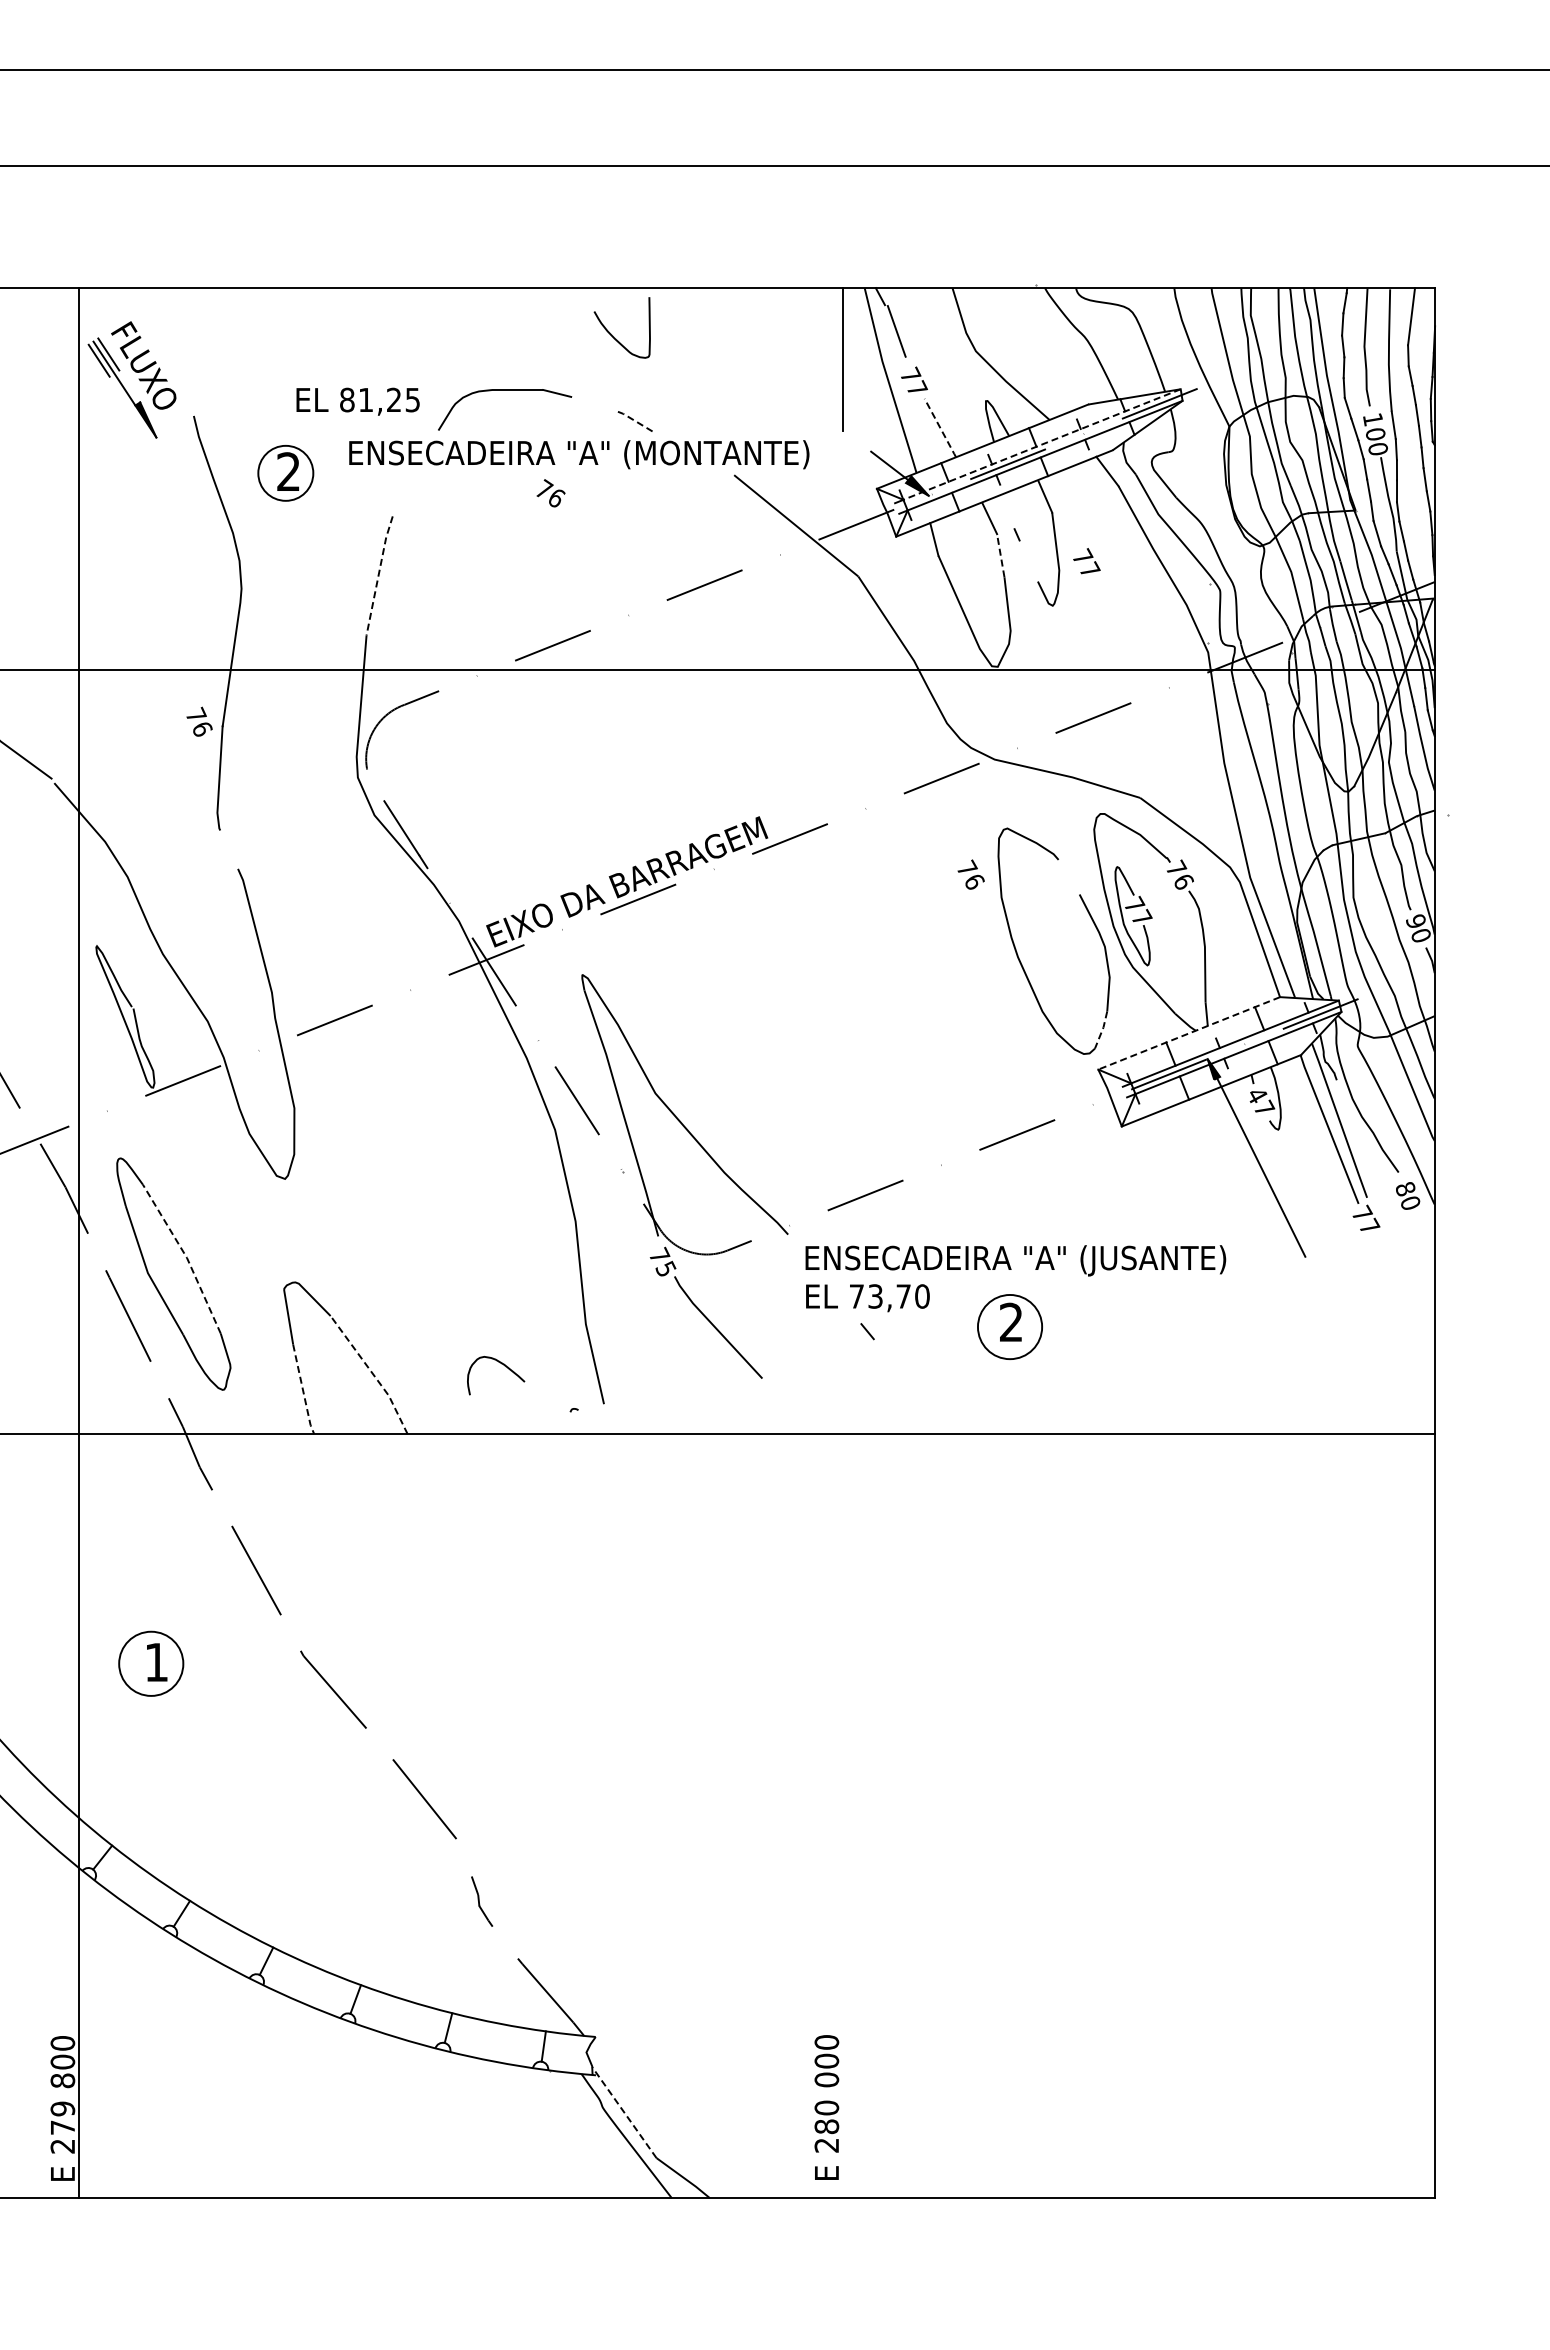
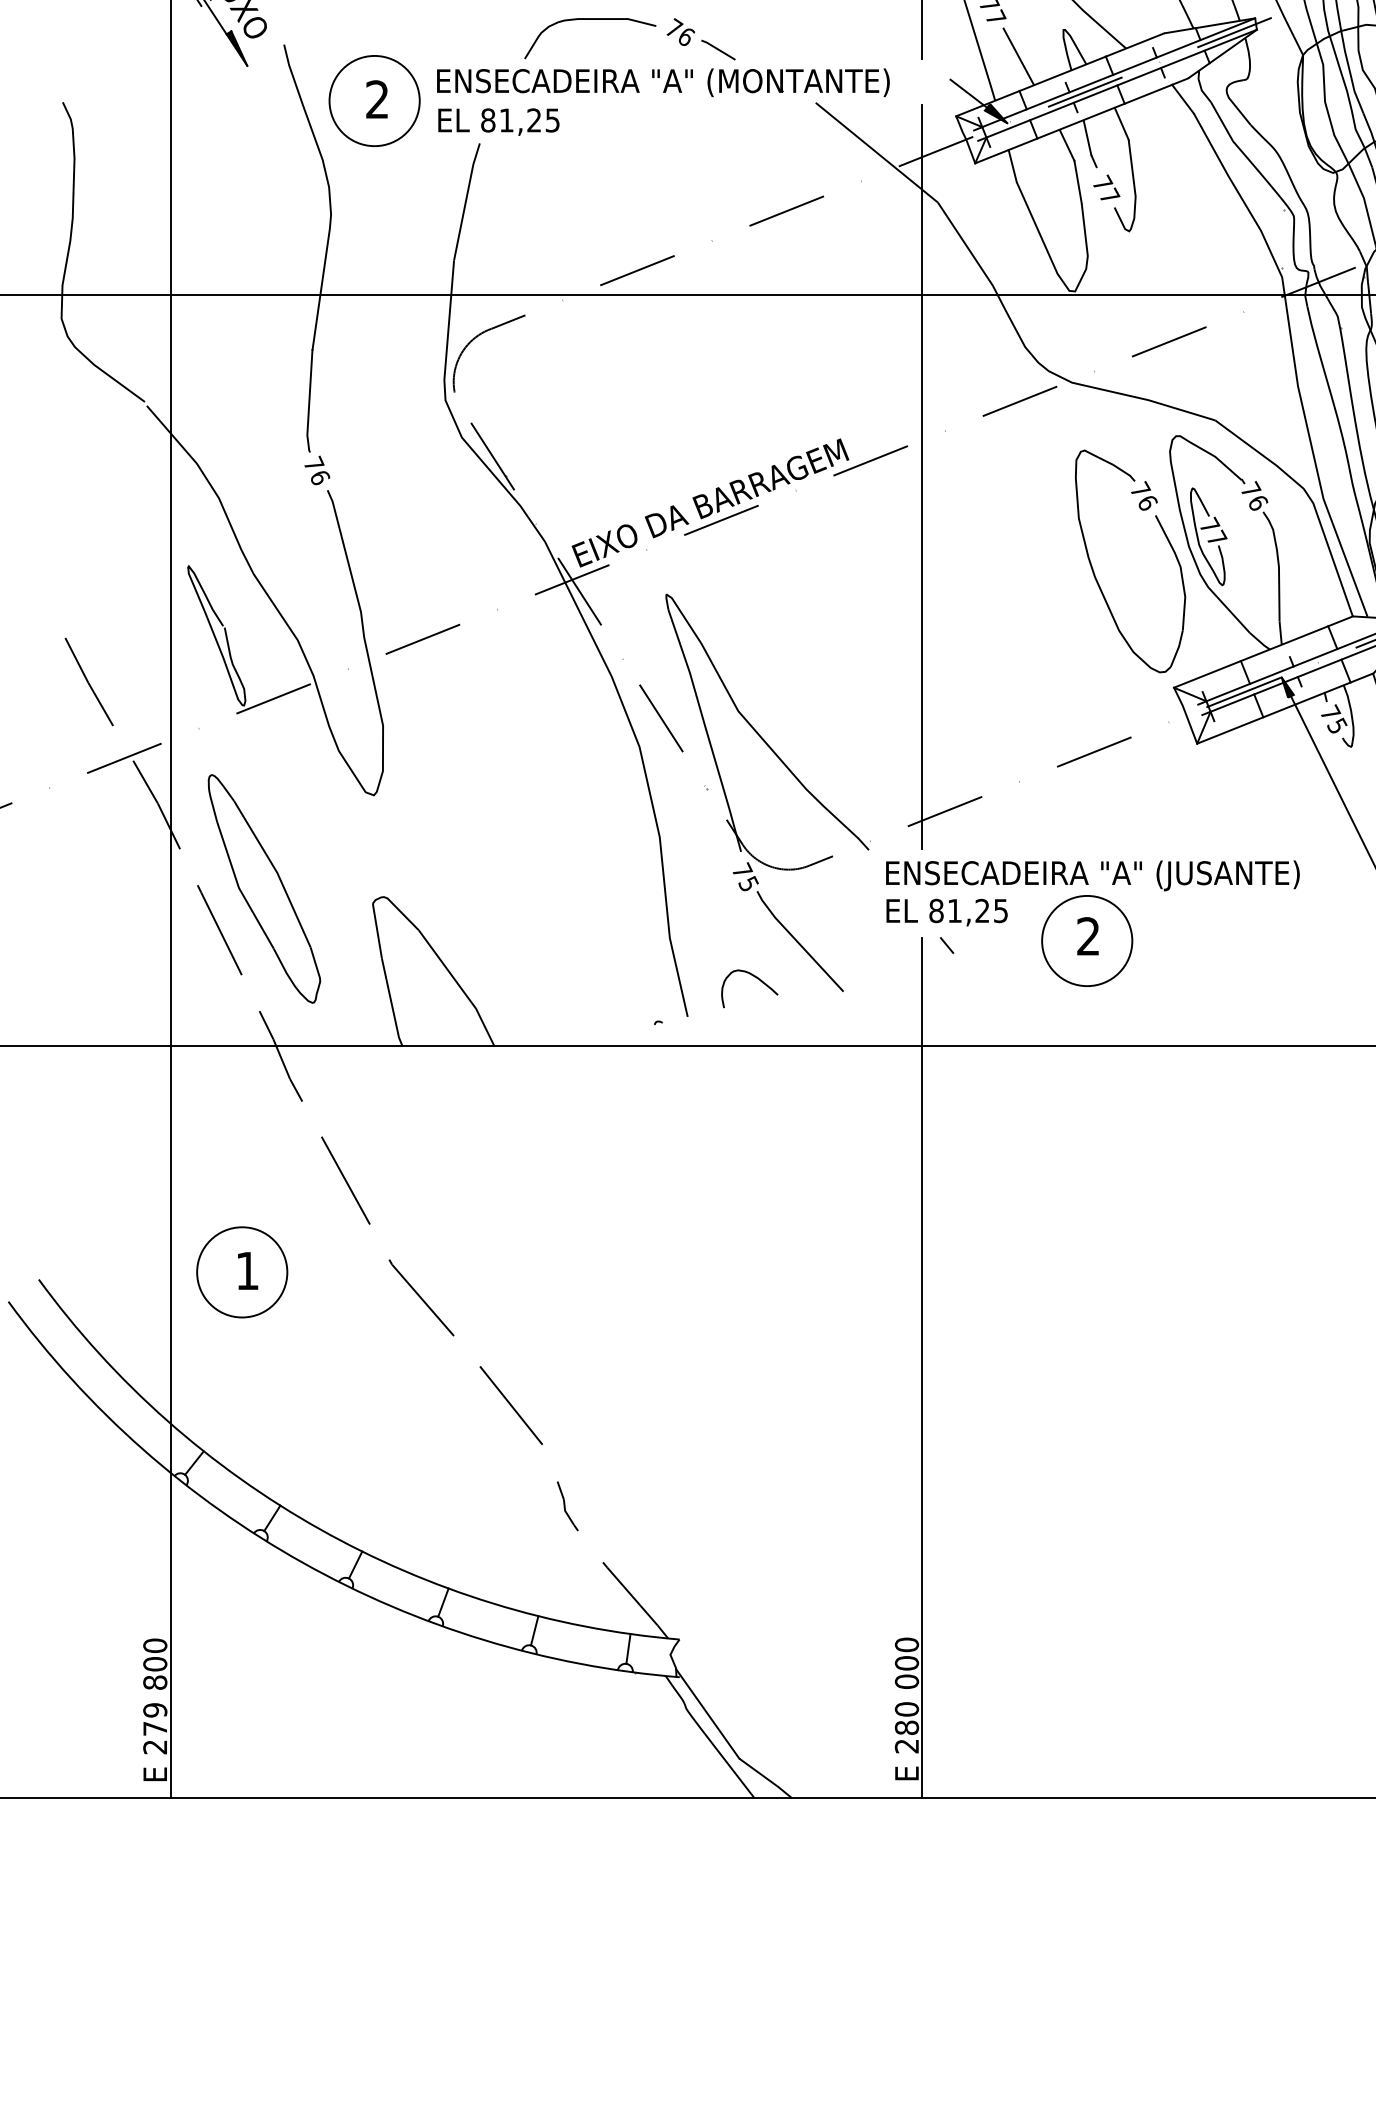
text: (357, 401) -> (498, 121), moved
line: (635, 420) -> (718, 49), dashed -> solid
line: (940, 428) -> (1018, 56), dashed -> solid
line: (1041, 444) -> (1118, 72), dashed -> solid
circle: (285, 473) -> (374, 101), size x1.67
text: (550, 493) -> (680, 32), moved
line: (1010, 510) -> (1087, 137), added
line: (1000, 555) -> (1077, 181), dashed -> solid
text: (1086, 561) -> (1106, 187), moved
line: (378, 574) -> (465, 200), dashed -> solid
text: (199, 721) -> (317, 470), moved
line: (842, 855) -> (922, 477), added
text: (970, 874) -> (1143, 495), moved
line: (1102, 1030) -> (1178, 649), dashed -> solid
line: (1189, 1033) -> (1263, 652), dashed -> solid
text: (1261, 1100) -> (1334, 718), 47 -> 75
line: (186, 1256) -> (276, 871), dashed -> solid
text: (889, 1296) -> (968, 910), 73,70 -> 81,25
circle: (1009, 1326) -> (1086, 940), size x1.43
curve: (504, 1366) -> (758, 979), moved
line: (372, 1373) -> (459, 986), dashed -> solid
line: (303, 1390) -> (392, 1003), dashed -> solid
circle: (151, 1663) -> (242, 1272), size x1.43
line: (842, 1760) -> (922, 1367), added
line: (624, 2112) -> (707, 1713), dashed -> solid

